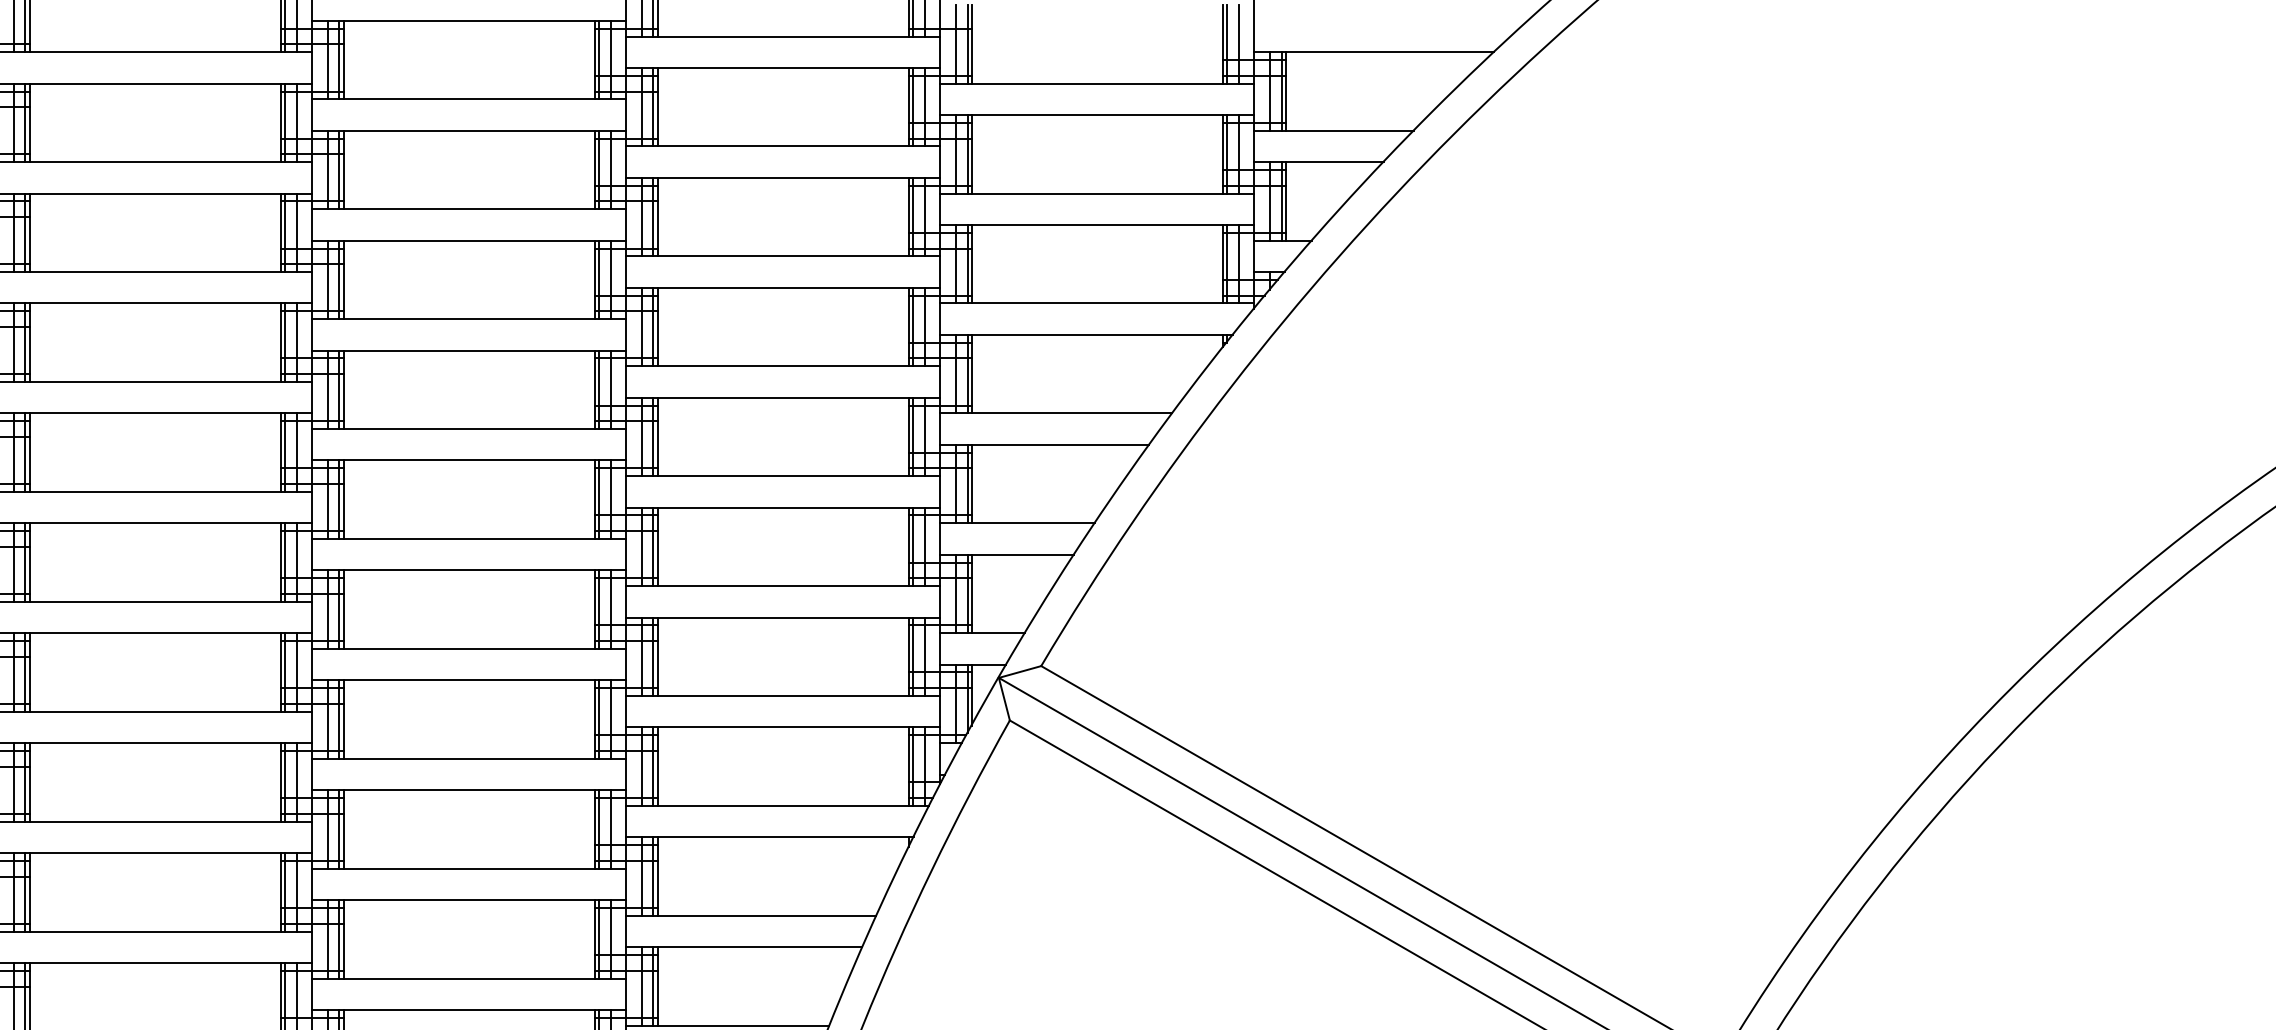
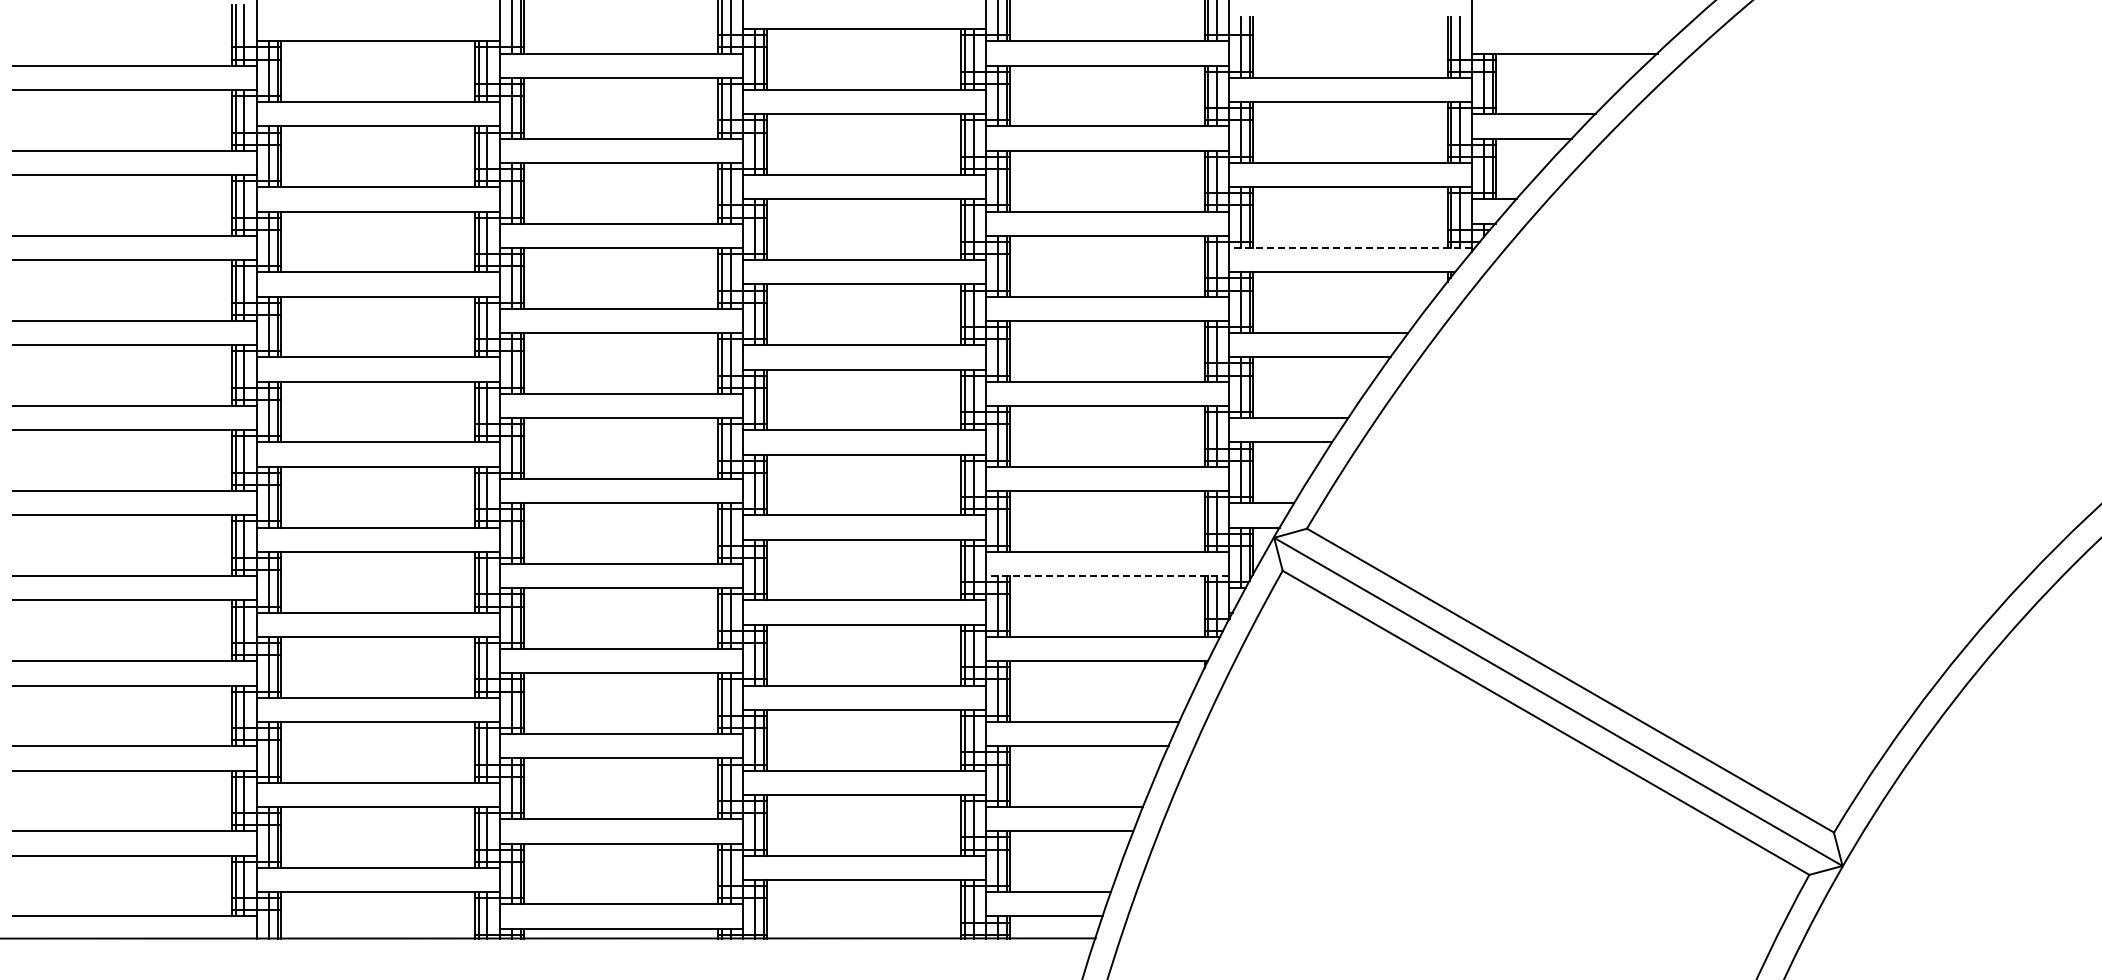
line: (1097, 304) -> (1350, 248), solid -> dashed
line: (783, 727) -> (1107, 576), solid -> dashed

